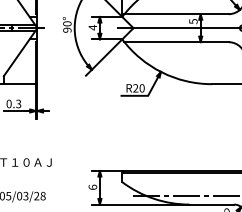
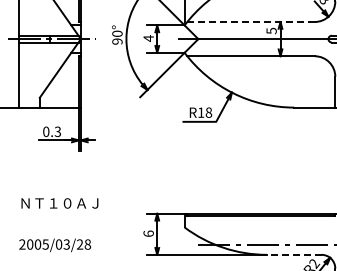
line: (176, 14) -> (251, 22), solid -> dashed
text: (139, 88) -> (205, 112), R20 -> R18
line: (211, 204) -> (293, 254), solid -> dashed

